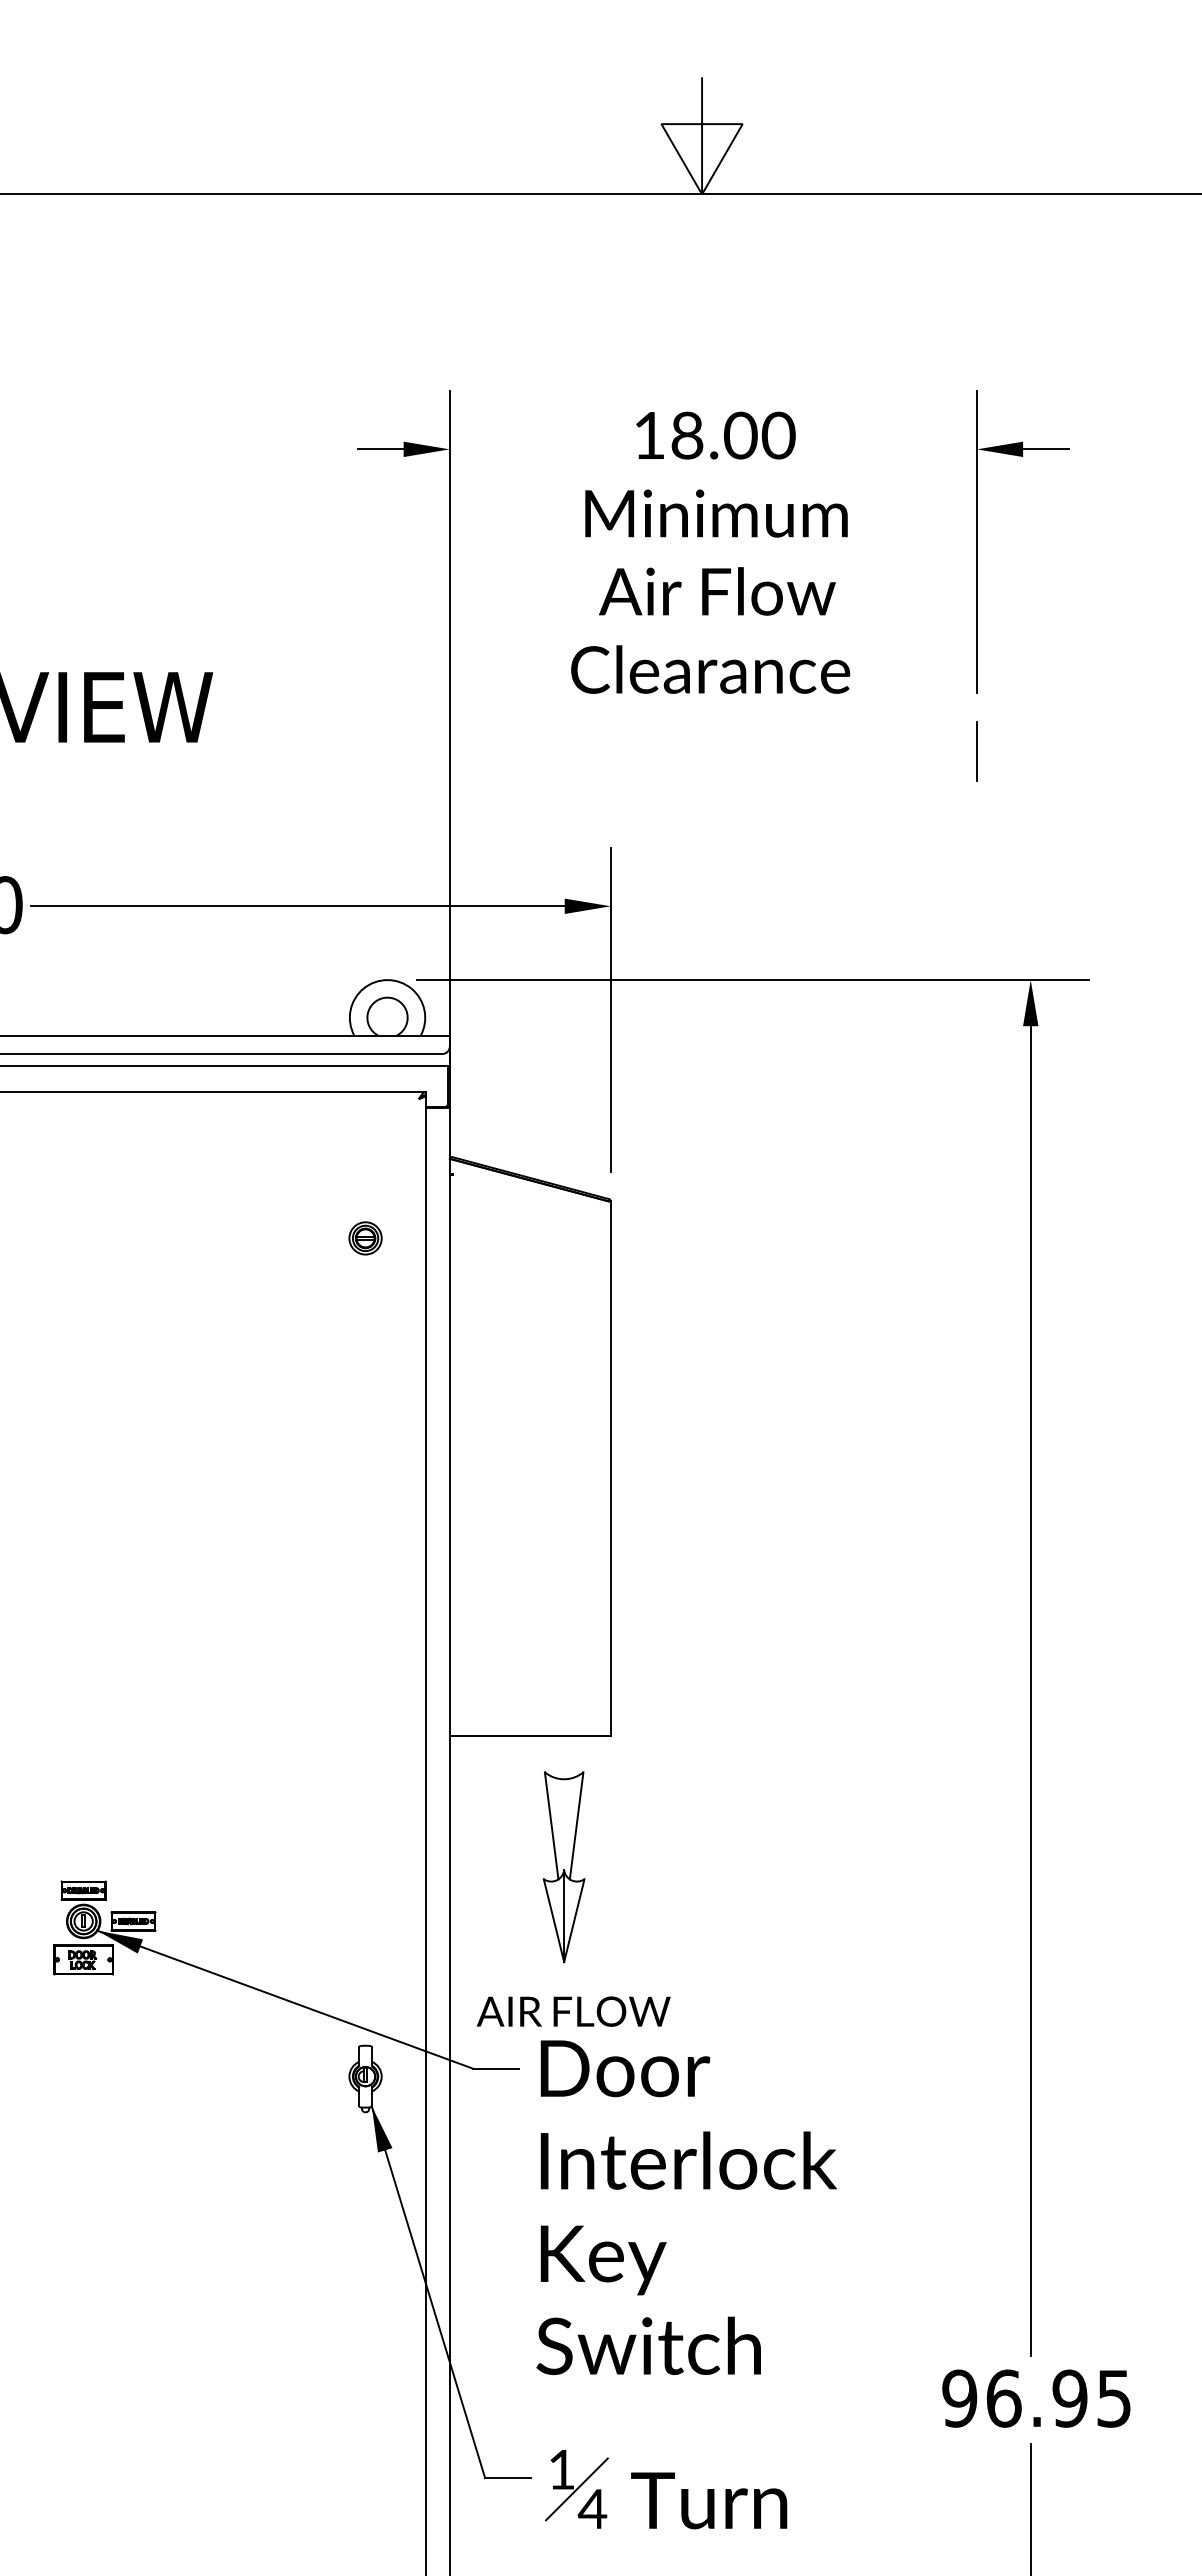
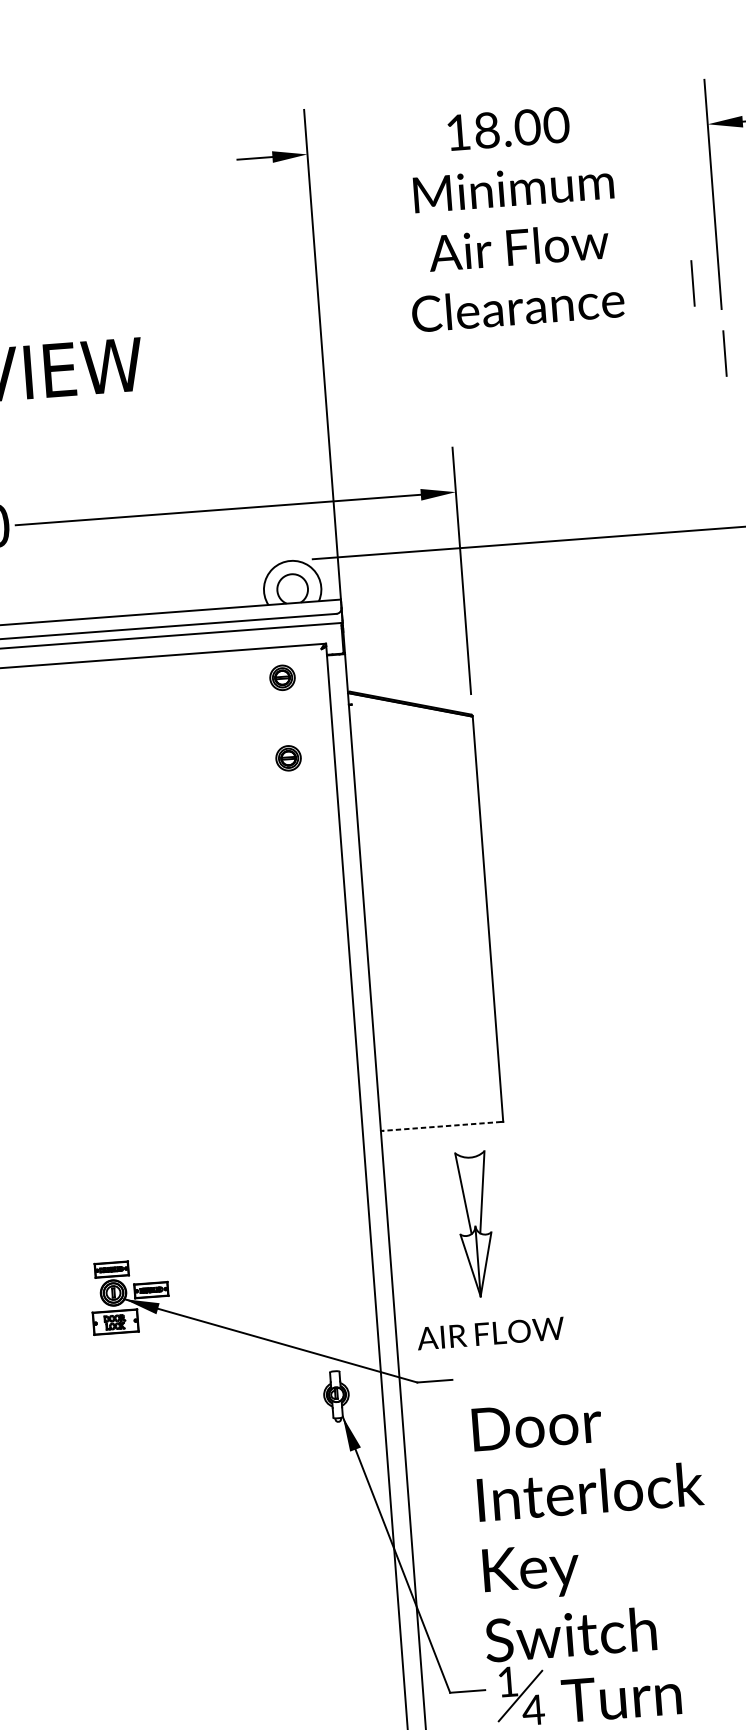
line: (941, 656) -> (692, 283), added
part: (365, 1132) -> (282, 677), added
line: (529, 1735) -> (441, 1126), solid -> dashed
text: (686, 2207) -> (591, 1527), moved

